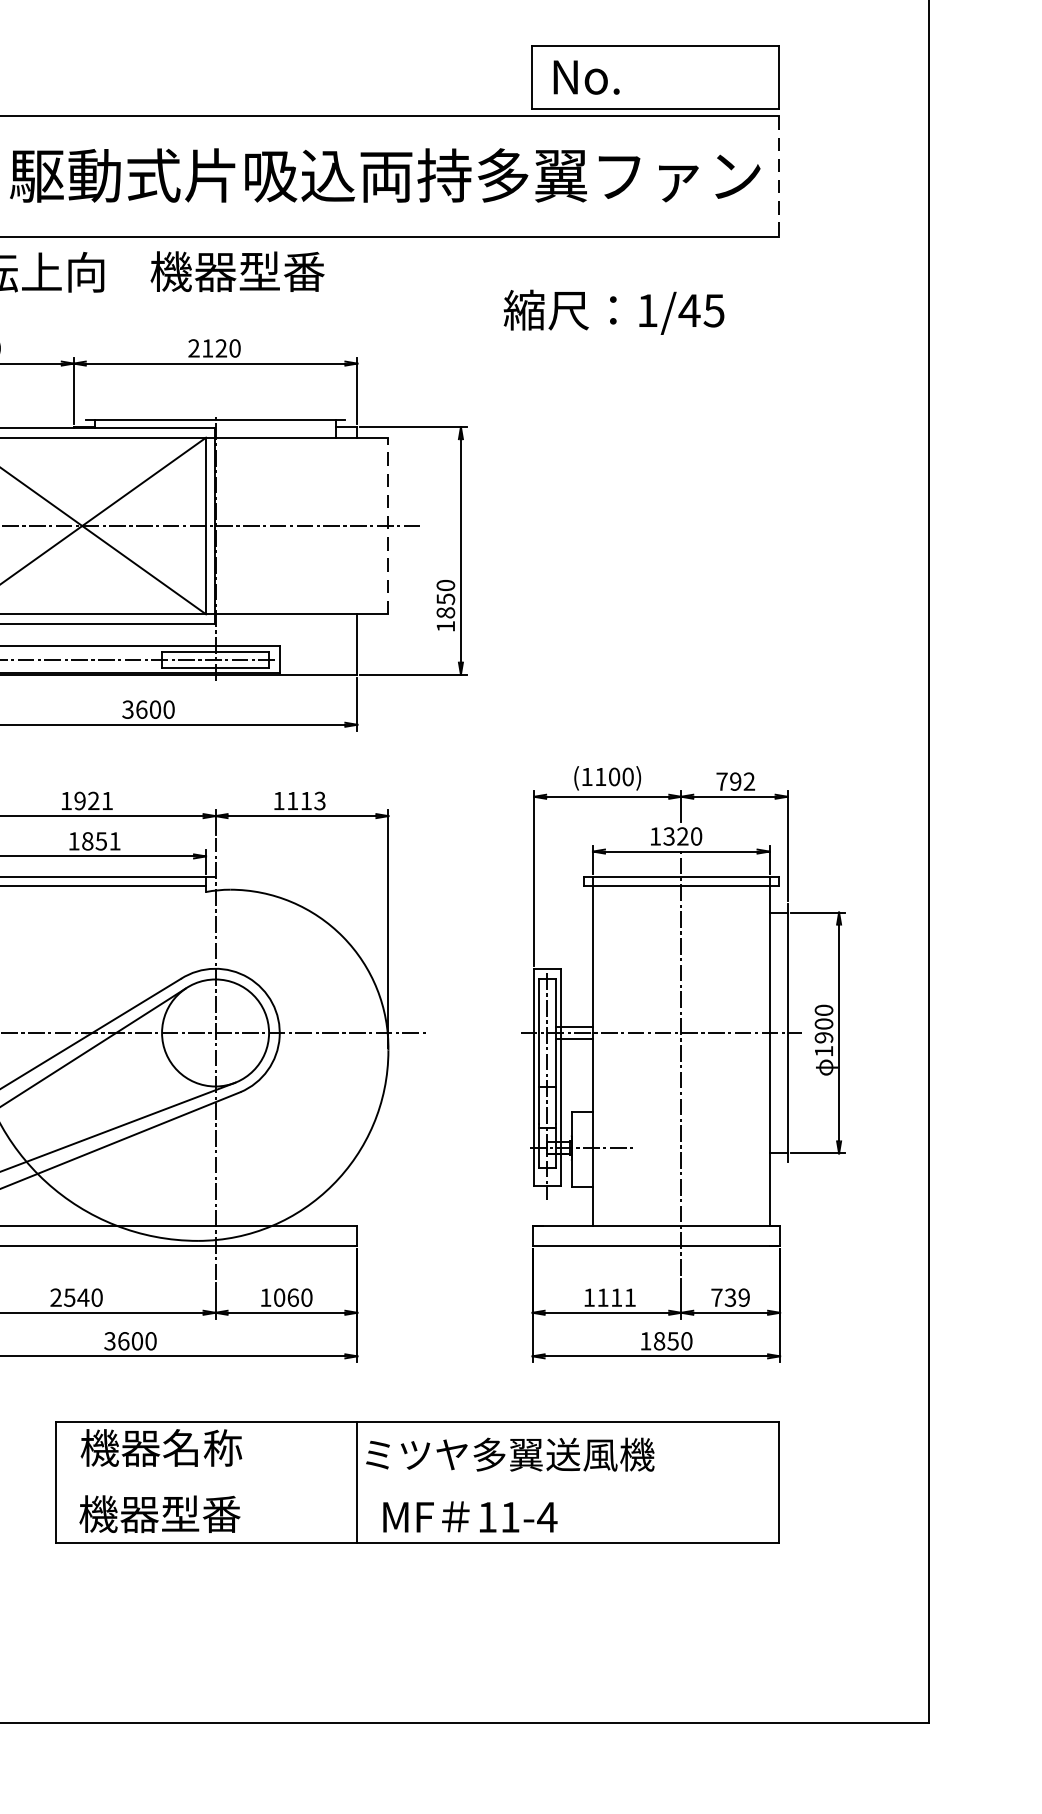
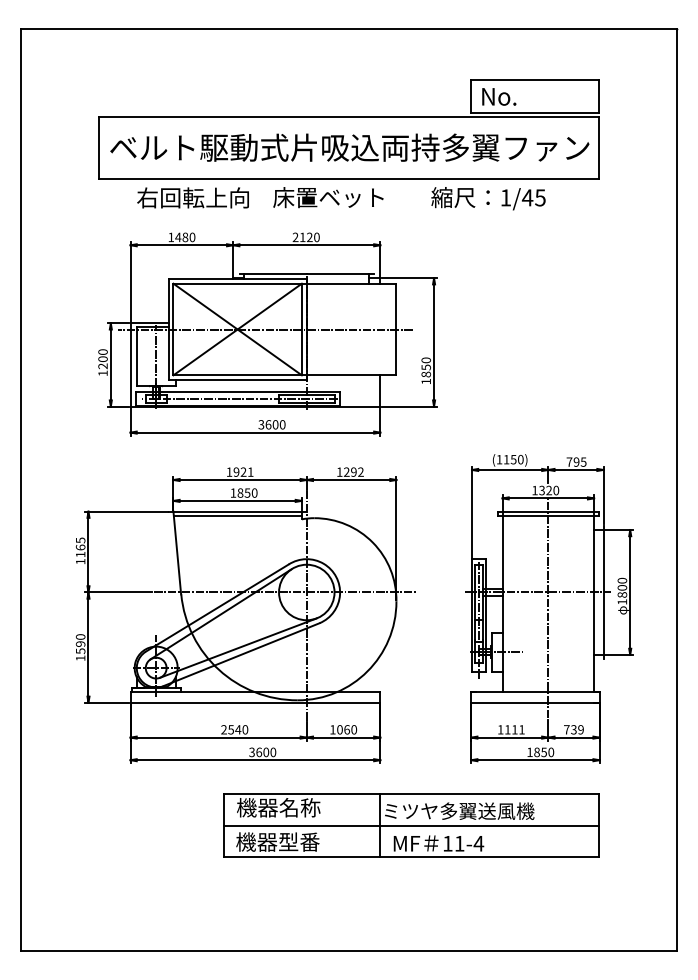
line: (777, 177) -> (598, 148), dashed -> solid
text: (257, 271) -> (328, 197), 機器型番 -> 床置ベット
text: (614, 311) -> (488, 198), moved
line: (388, 525) -> (396, 329), dashed -> solid
text: (614, 776) -> (513, 459), (1100) -> (1150)
text: (749, 780) -> (583, 461), 792 -> 795
text: (305, 799) -> (353, 471), 1113 -> 1292
text: (114, 840) -> (254, 492), 1851 -> 1850
text: (824, 1036) -> (622, 594), 1900 -> 1800
line: (417, 1482) -> (411, 825), added

